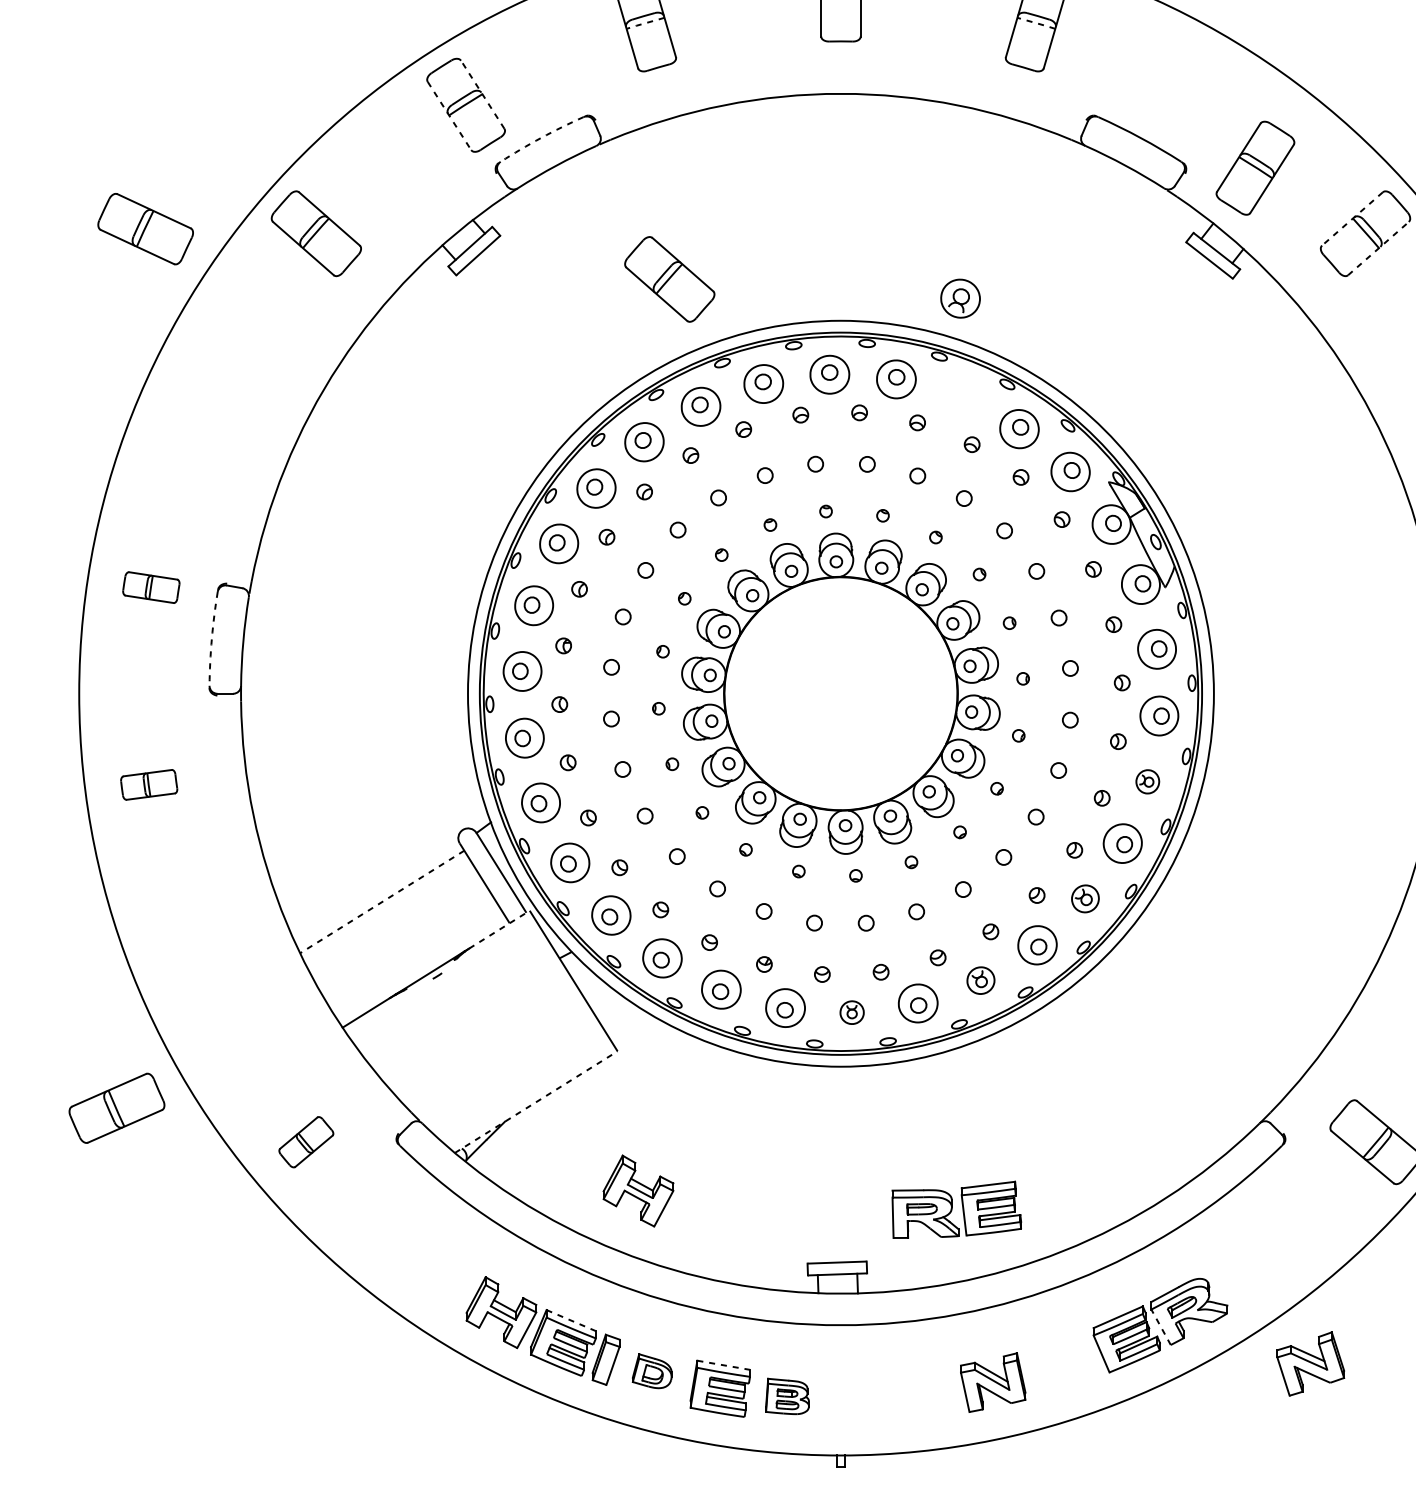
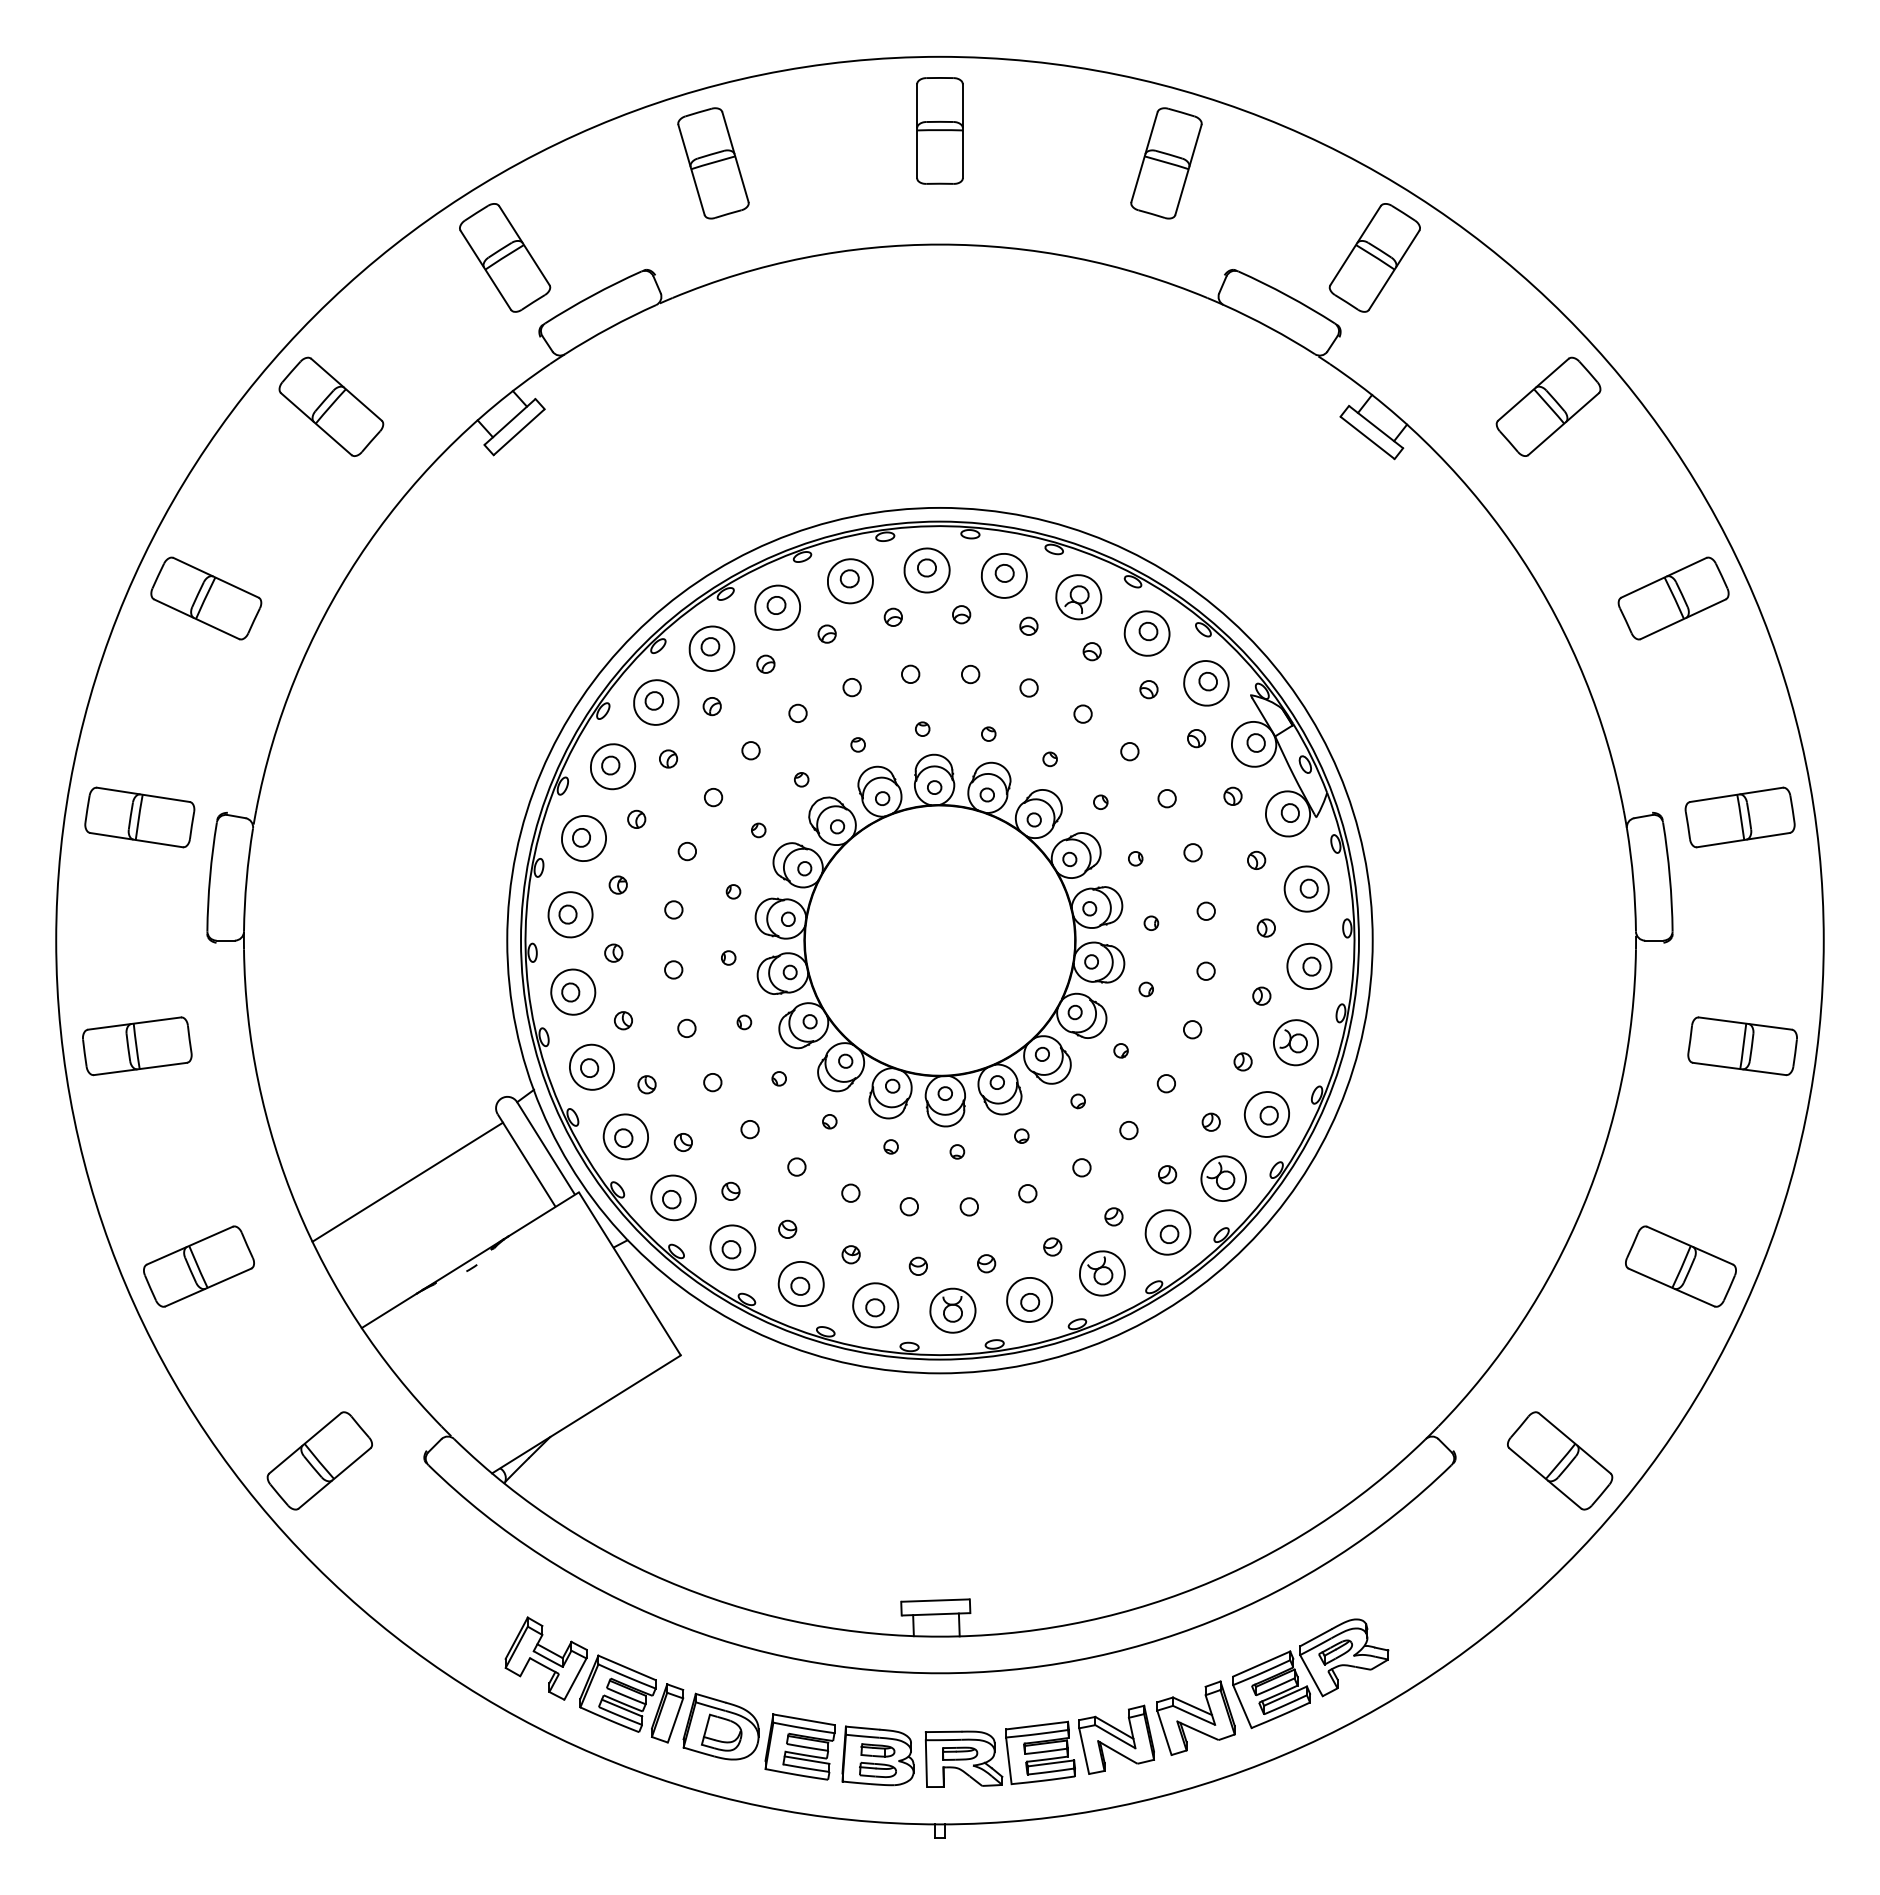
line: (644, 23) -> (712, 162), dashed -> solid
line: (1037, 23) -> (1167, 162), dashed -> solid
line: (482, 94) -> (524, 245), dashed -> solid
line: (449, 116) -> (485, 270), dashed -> solid
arc: (541, 137) -> (592, 295), dashed -> solid
part: (1255, 167) -> (1374, 257), moved
line: (1352, 218) -> (1533, 389), dashed -> solid
part: (145, 229) -> (206, 598), moved
line: (1378, 248) -> (1563, 424), dashed -> solid
part: (669, 279) -> (741, 459), removed
part: (960, 298) -> (1078, 597), moved
part: (151, 587) -> (139, 817), size x1.67
arc: (212, 638) -> (210, 876), dashed -> solid
part: (1147, 781) -> (1295, 1042), size x1.67
part: (149, 785) -> (137, 1046), size x1.67
part: (1085, 898) -> (1223, 1178), size x1.43
line: (382, 902) -> (407, 1182), dashed -> solid
line: (500, 929) -> (544, 1214), dashed -> solid
part: (981, 980) -> (1102, 1273), size x1.43
part: (851, 1012) -> (952, 1310), size x1.67
line: (536, 1102) -> (586, 1414), dashed -> solid
part: (116, 1108) -> (198, 1266), moved
part: (306, 1141) -> (319, 1460), size x1.67
part: (637, 1190) -> (704, 1517), removed
part: (956, 1209) -> (1000, 1753), moved
line: (571, 1321) -> (627, 1668), dashed -> solid
line: (1161, 1327) -> (1311, 1675), dashed -> solid
part: (1310, 1363) -> (1195, 1717), moved
line: (724, 1365) -> (804, 1719), dashed -> solid
part: (651, 1371) -> (720, 1726), size x1.67
part: (787, 1396) -> (877, 1755), size x1.43

